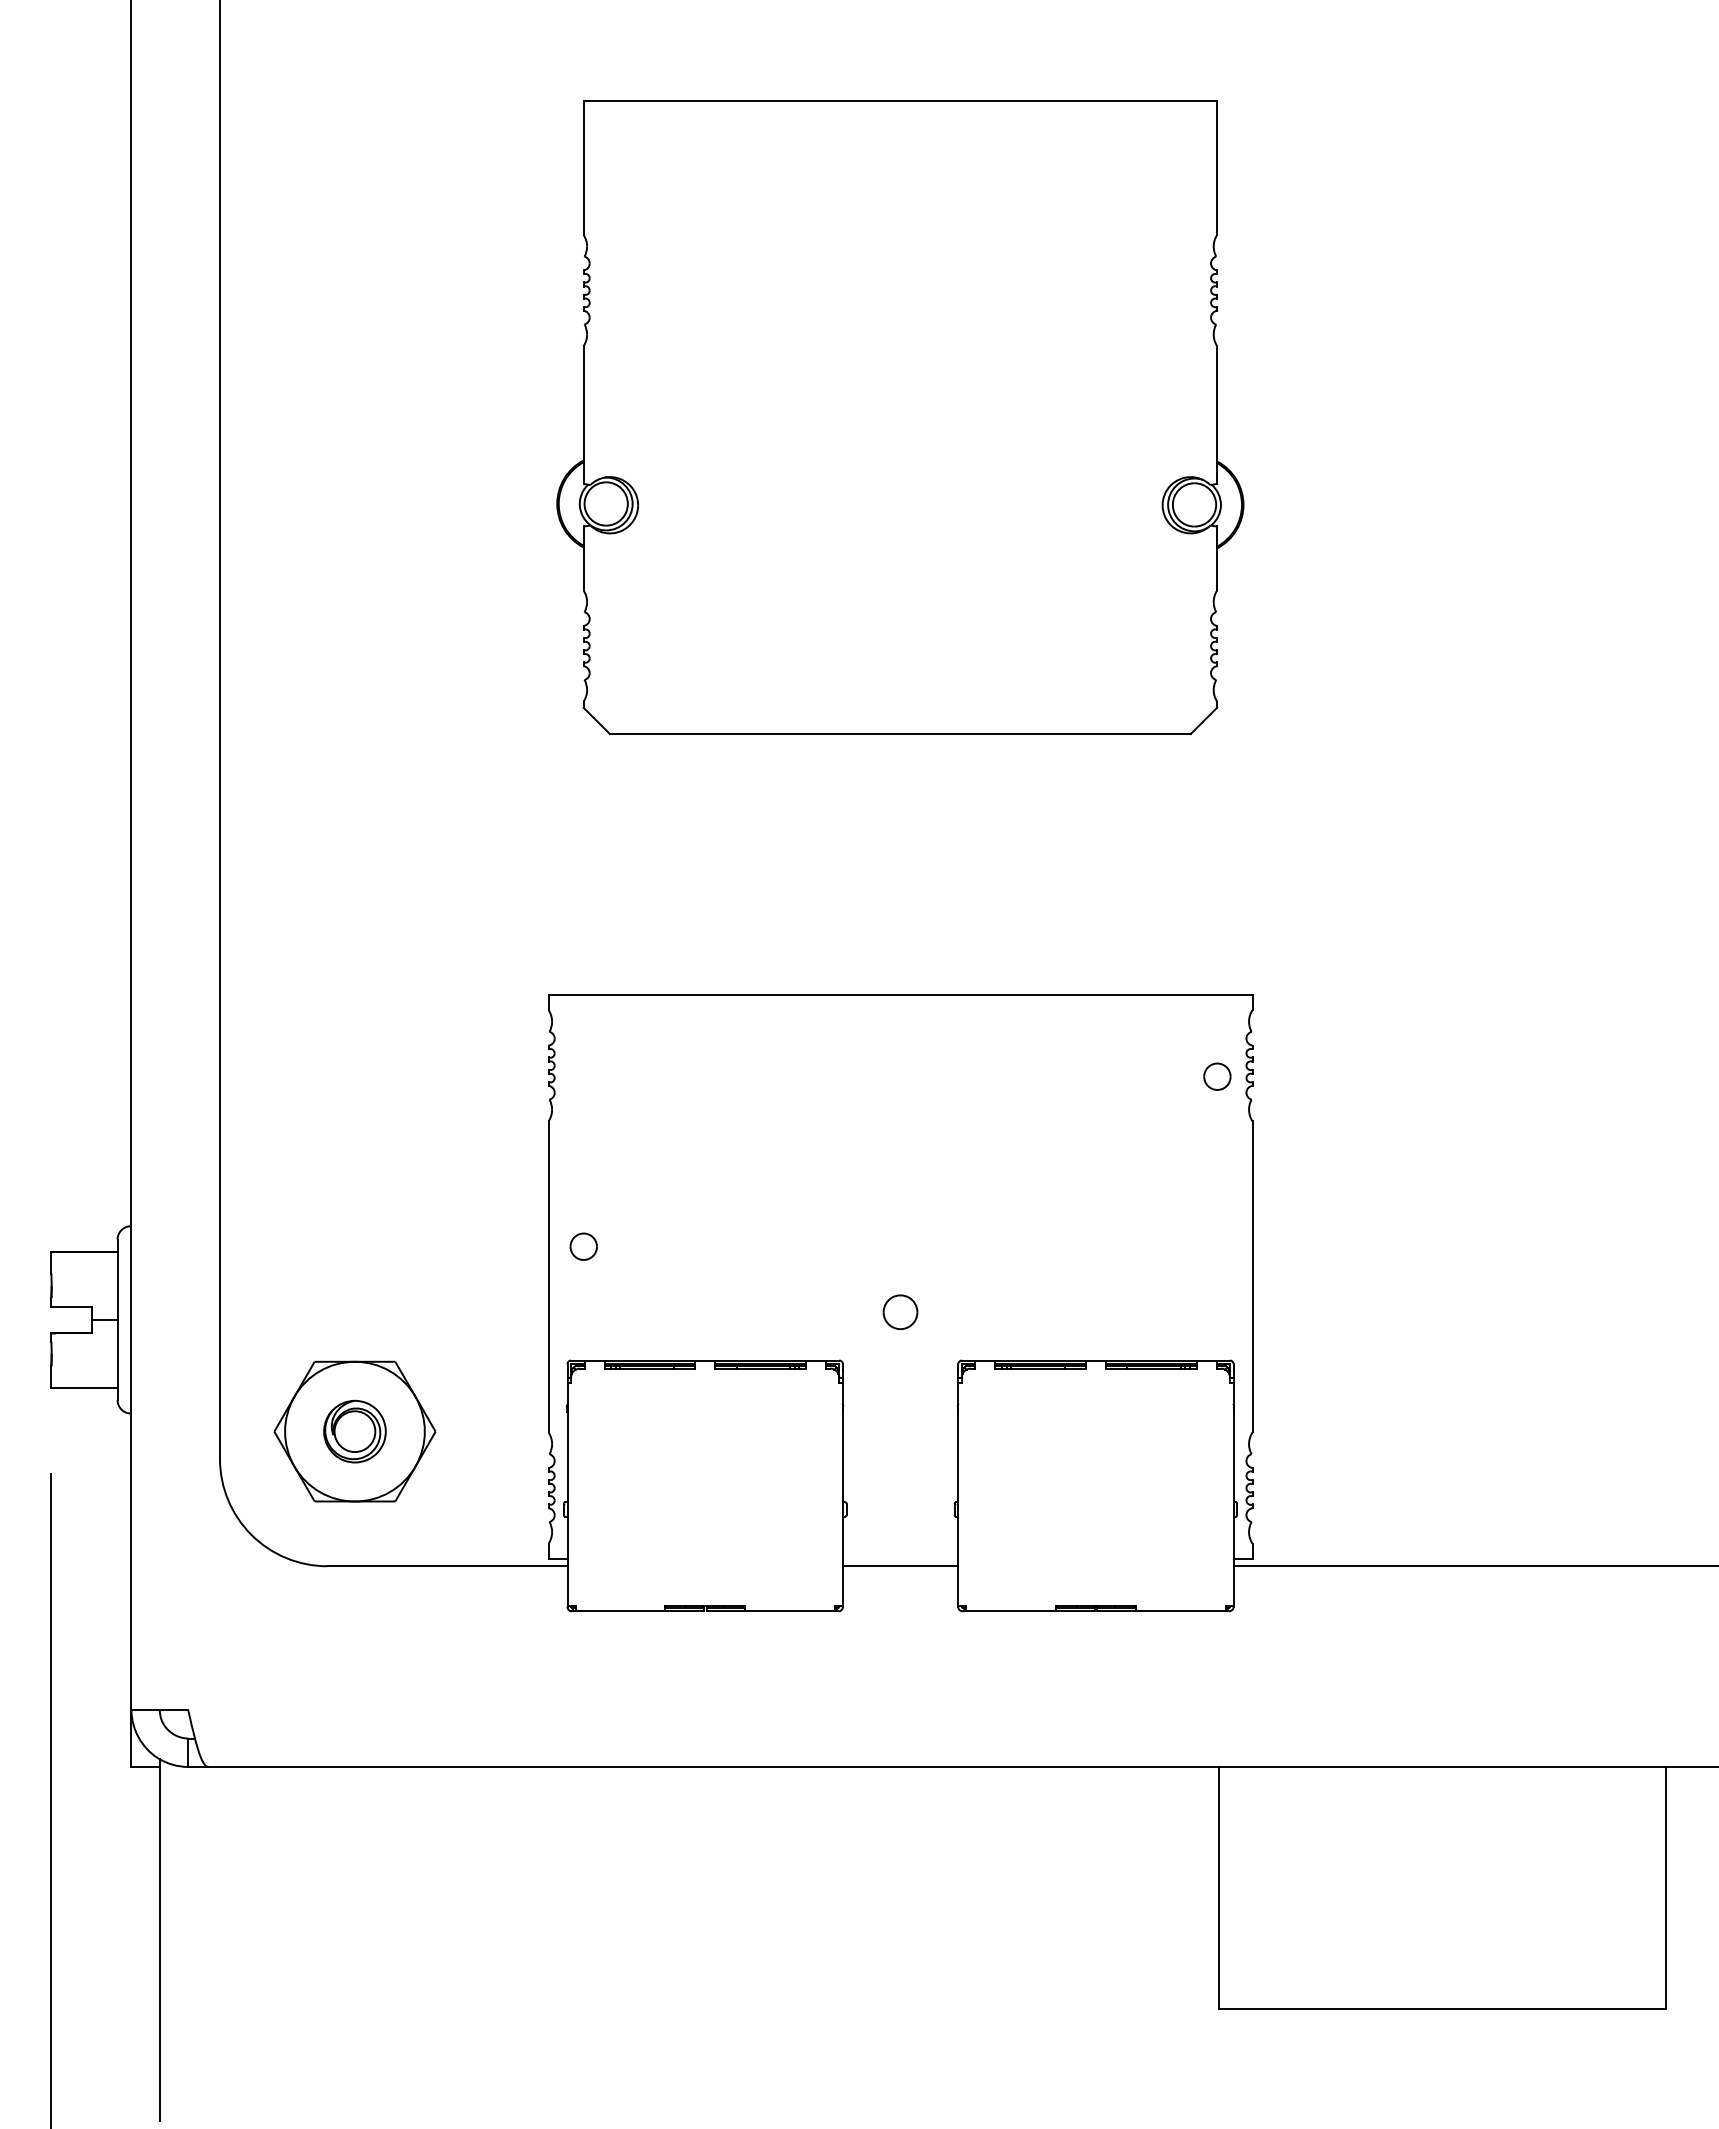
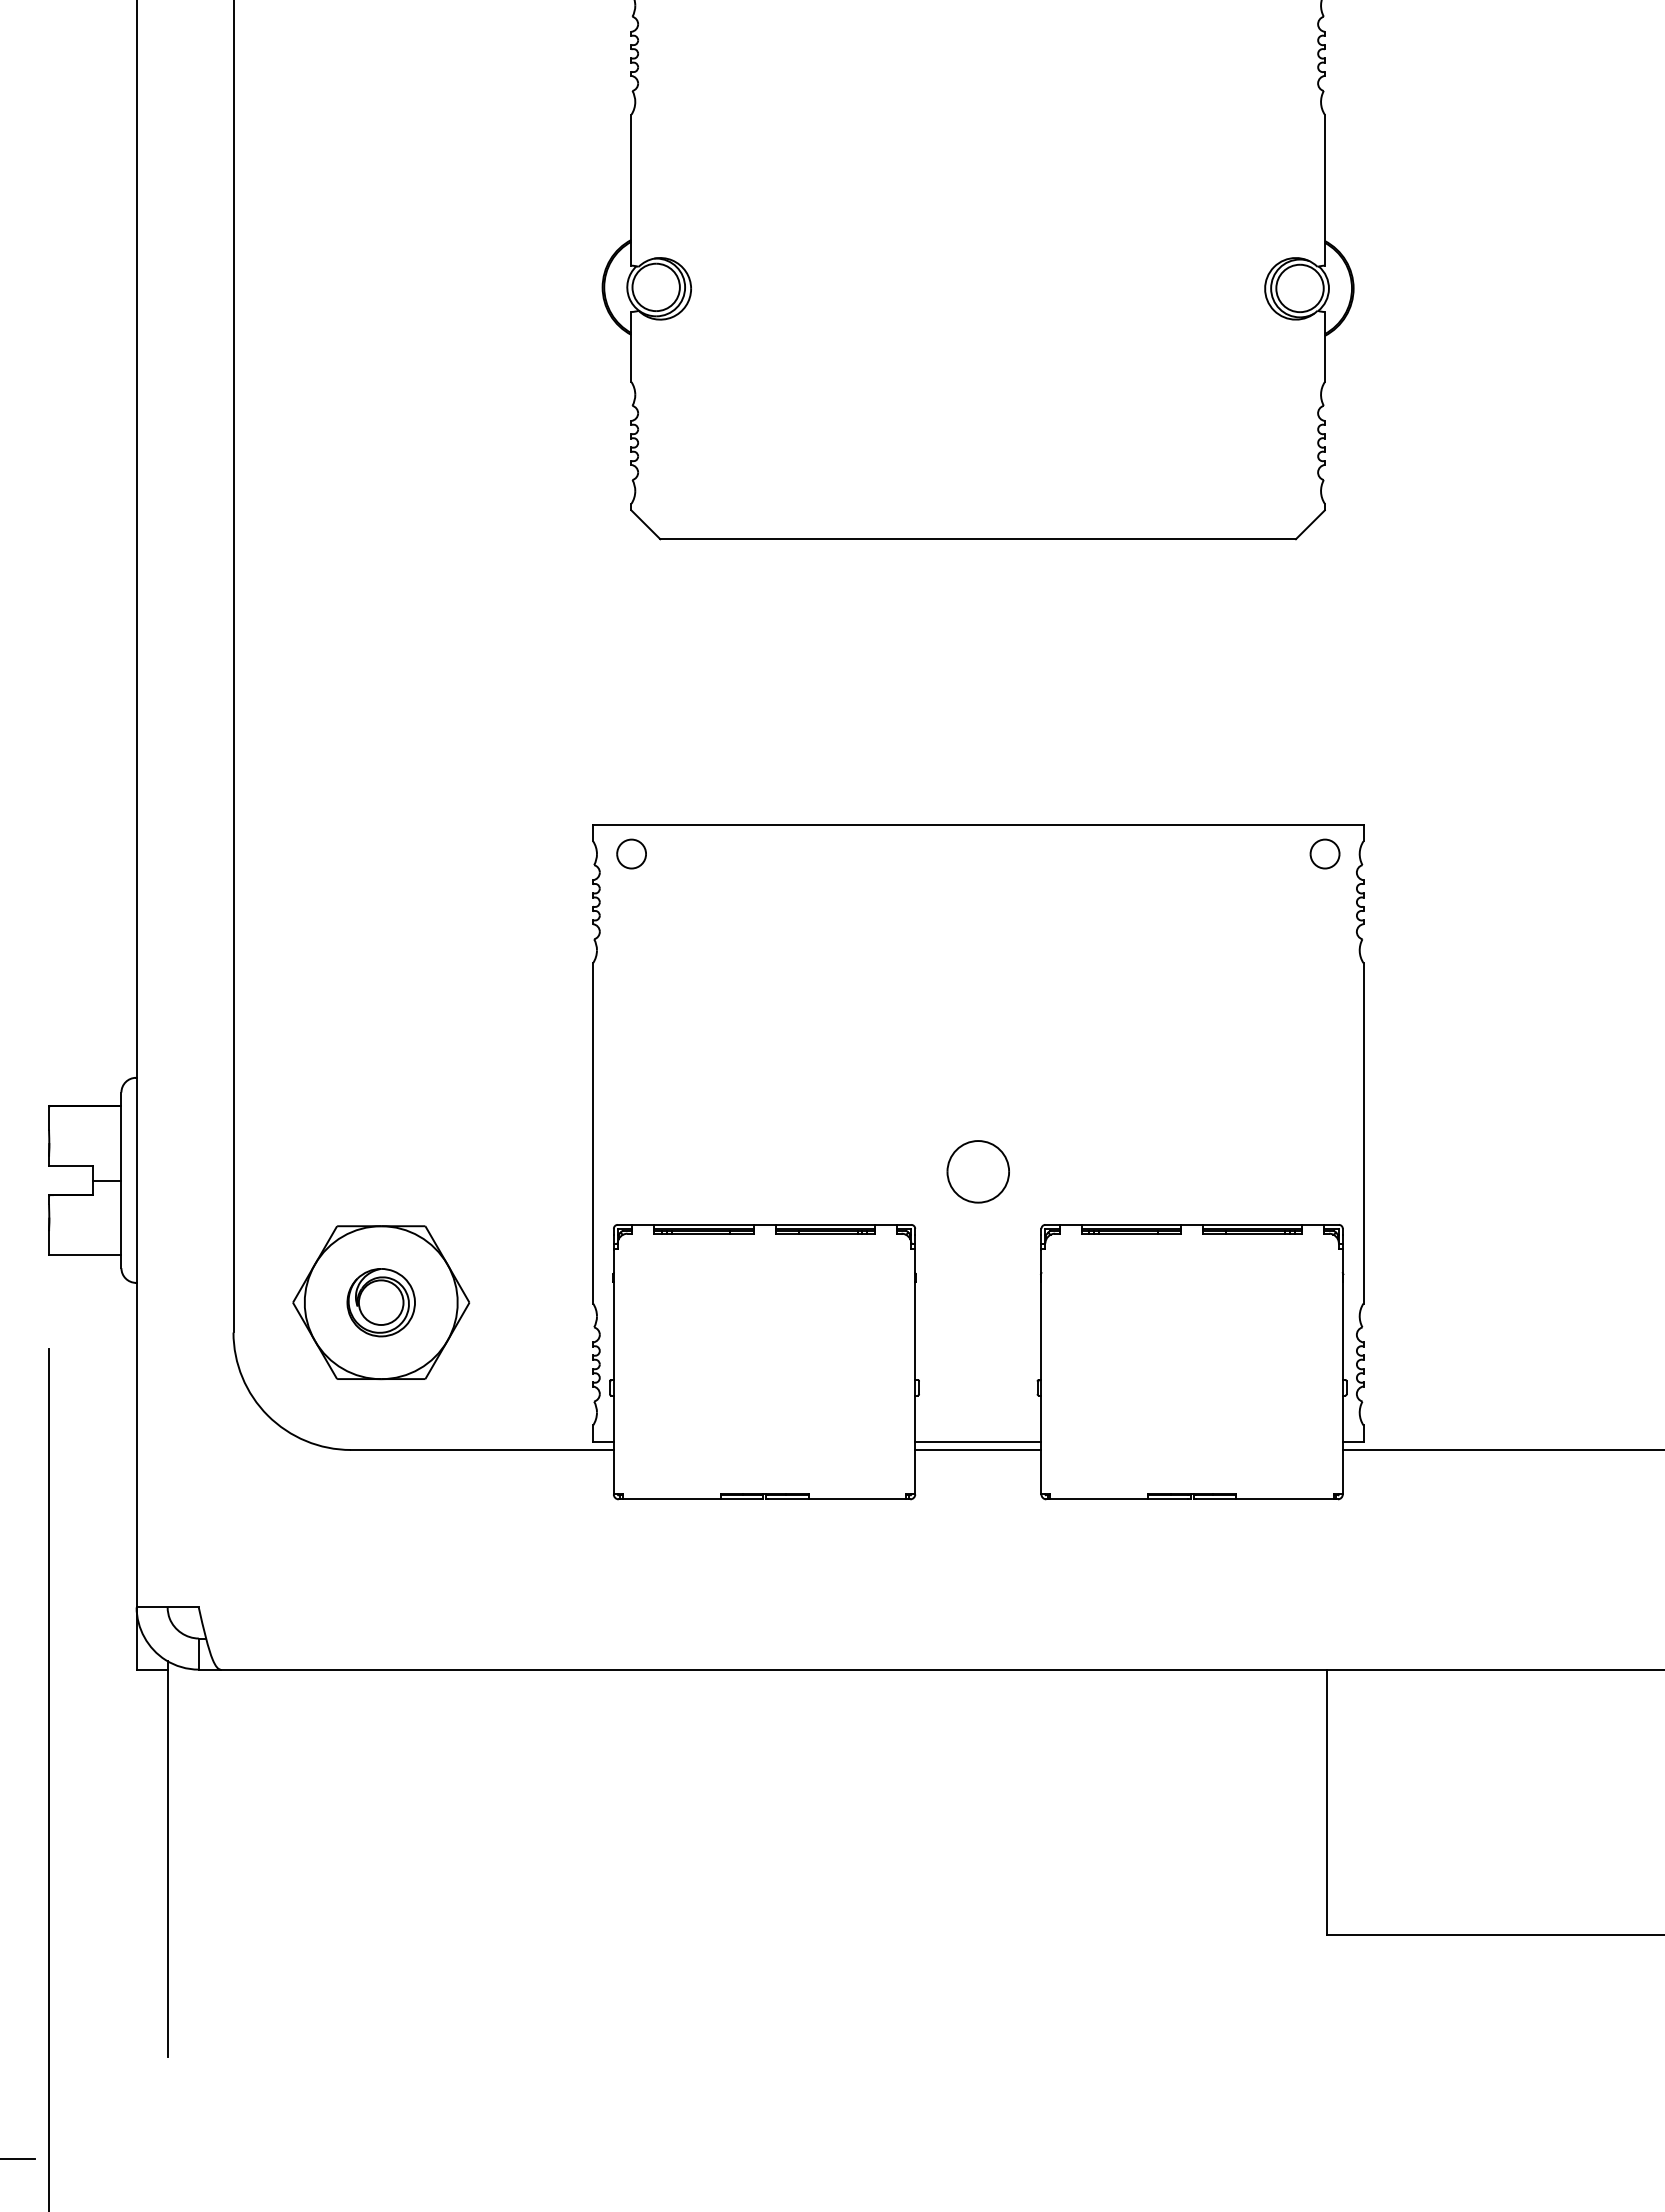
part: (1217, 1076) -> (1325, 853), moved
part: (583, 1246) -> (631, 853), moved
part: (900, 1312) -> (978, 1172), size x1.67
line: (900, 1558) -> (978, 1441), added

